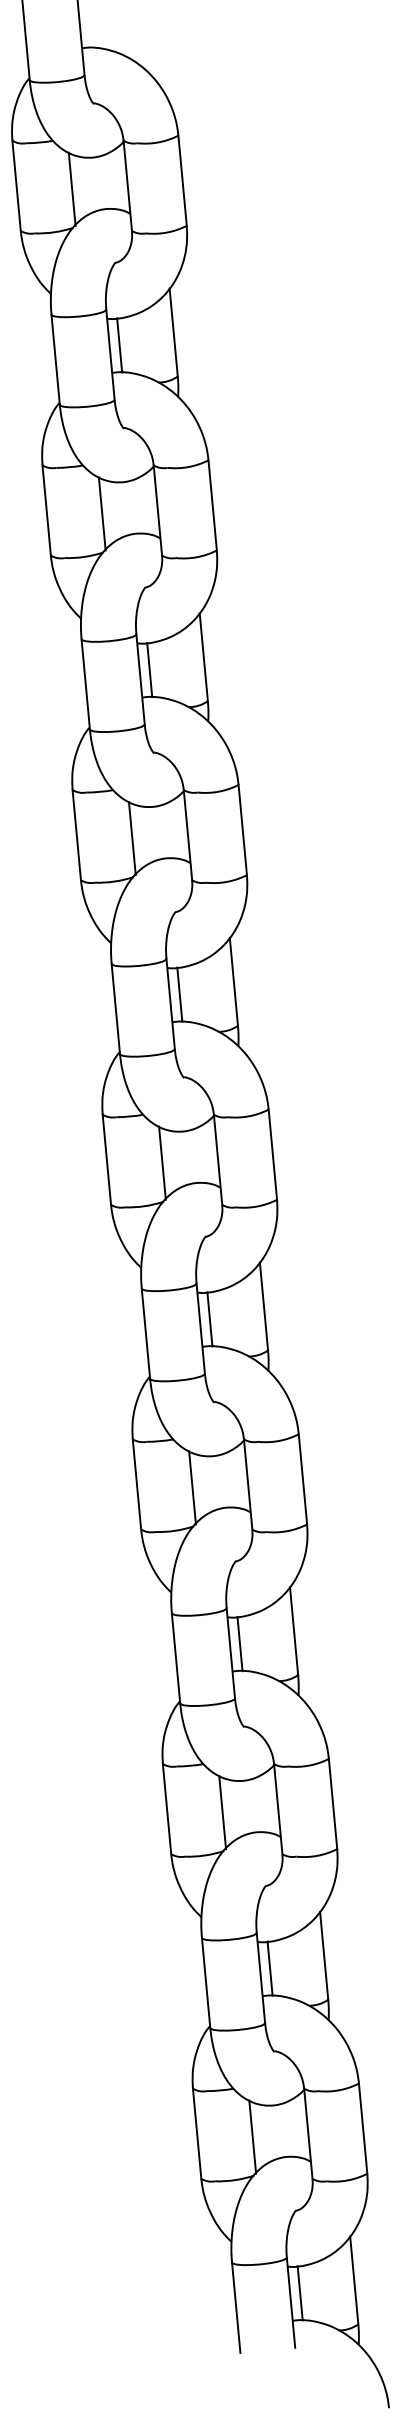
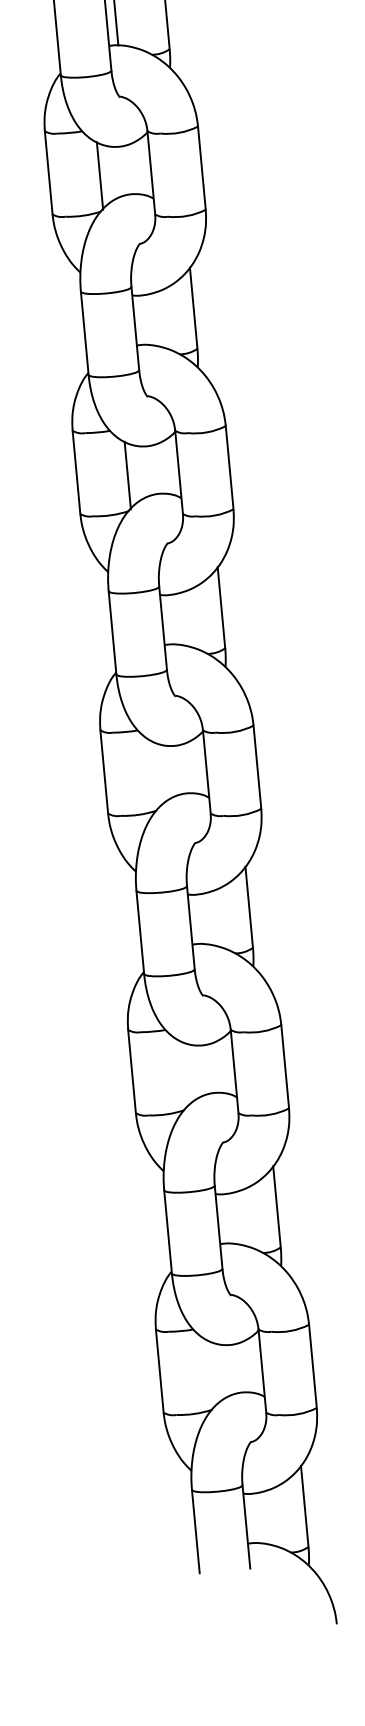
line: (179, 994) -> (143, 319), removed
line: (209, 1319) -> (171, 619), removed
line: (192, 1487) -> (155, 774), removed
line: (239, 1643) -> (198, 918), removed
line: (222, 1812) -> (183, 1074), removed
line: (269, 1968) -> (226, 1218), removed
line: (252, 2136) -> (210, 1373), removed
line: (299, 2293) -> (254, 1518), removed

